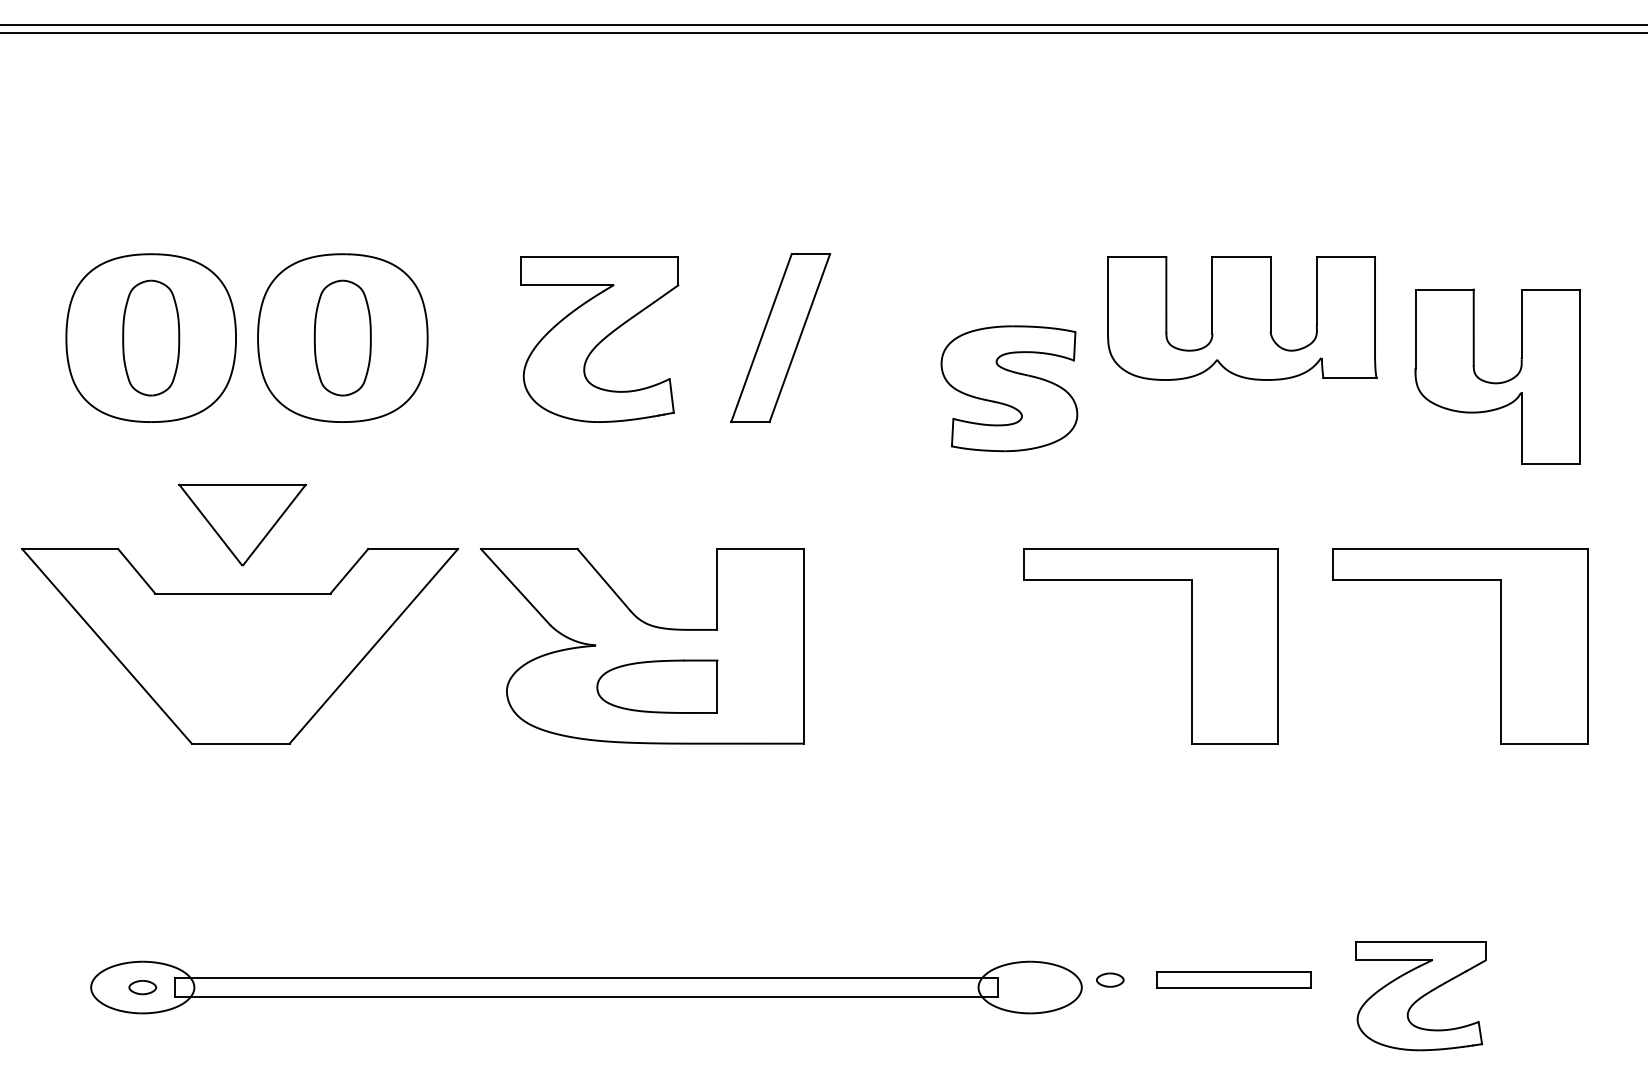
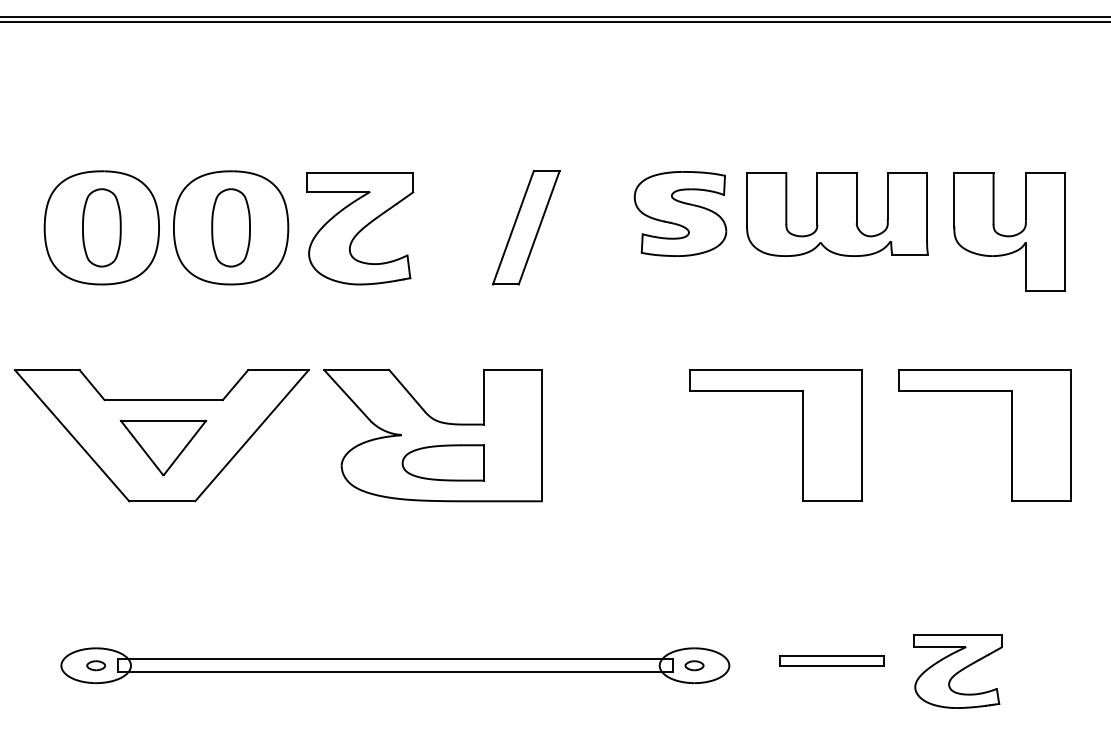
part: (600, 339) -> (360, 228), moved
part: (1497, 376) -> (1009, 231), moved
part: (1009, 387) -> (680, 213), moved
part: (242, 524) -> (163, 447), moved
part: (1110, 979) -> (694, 665), moved

